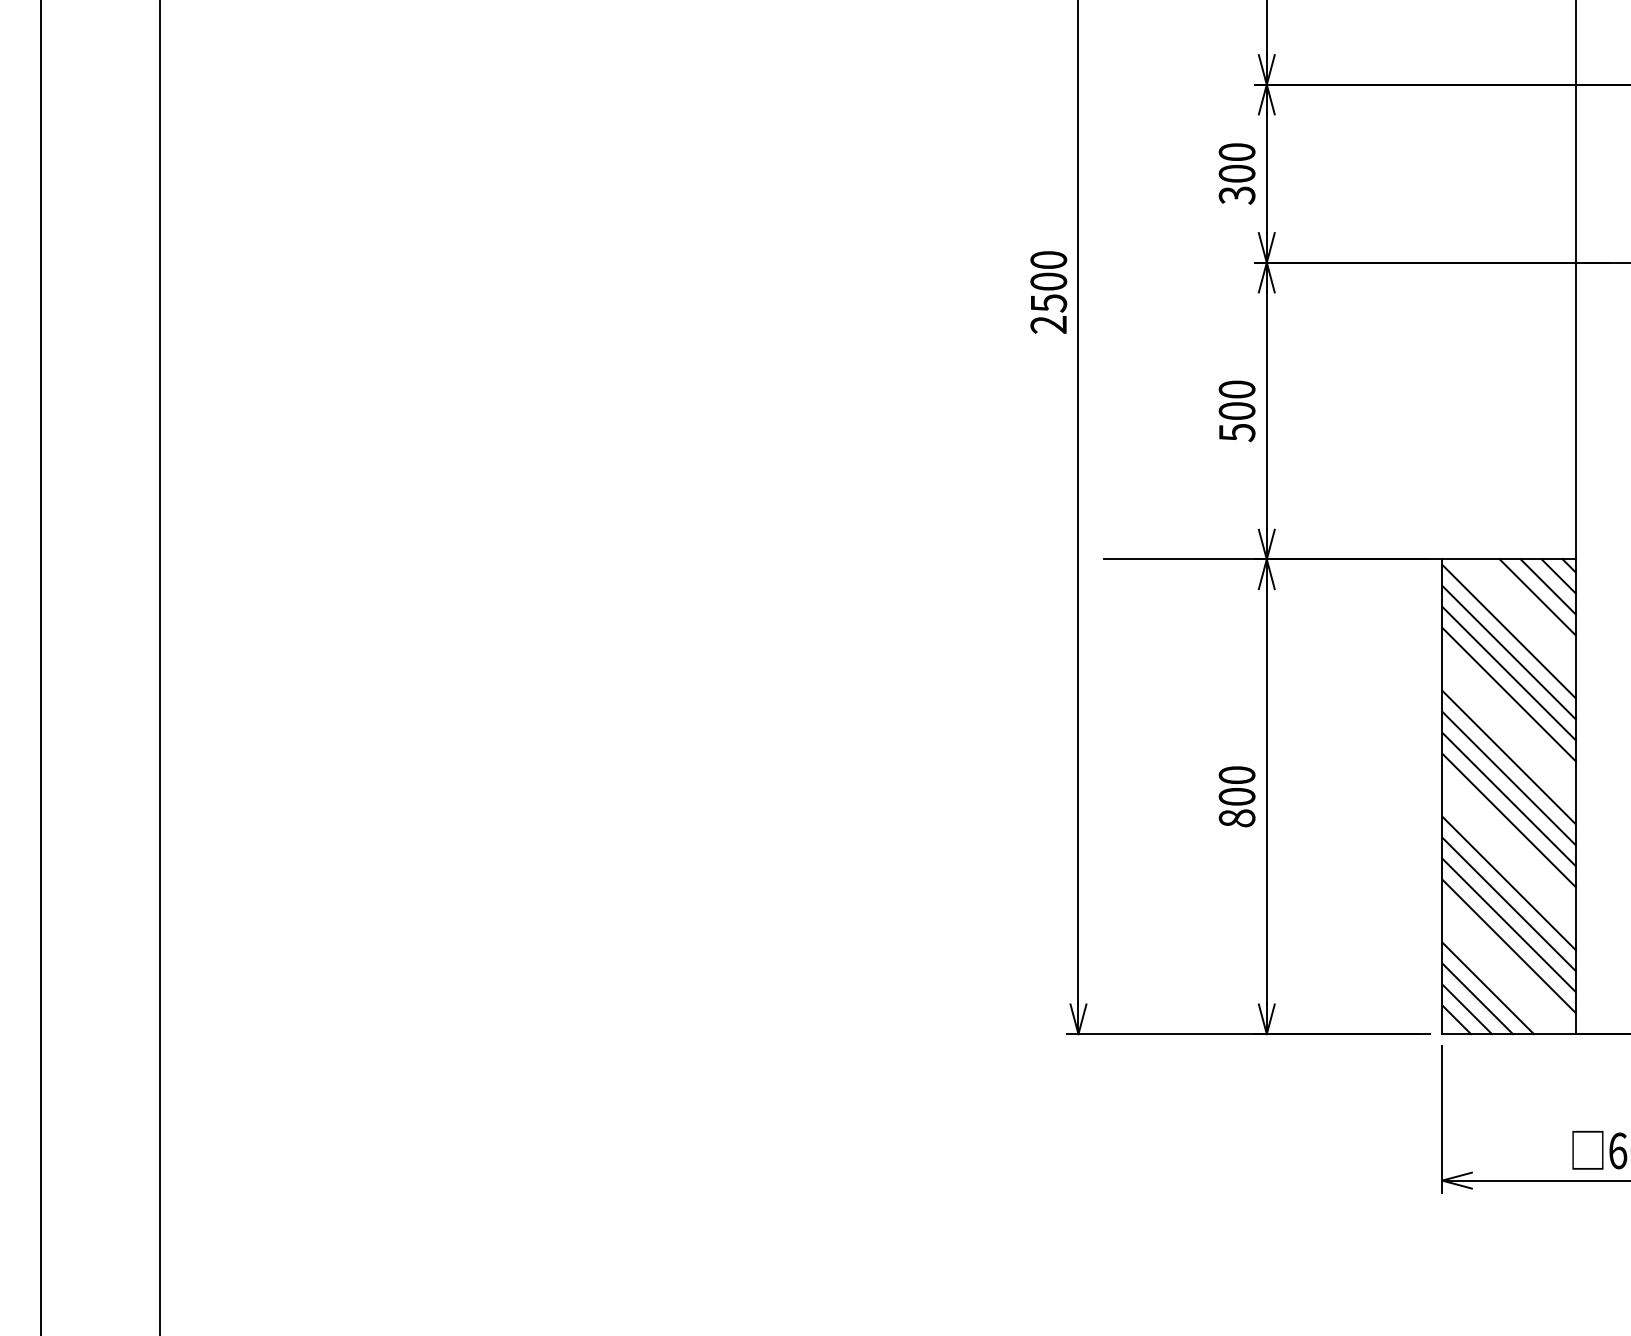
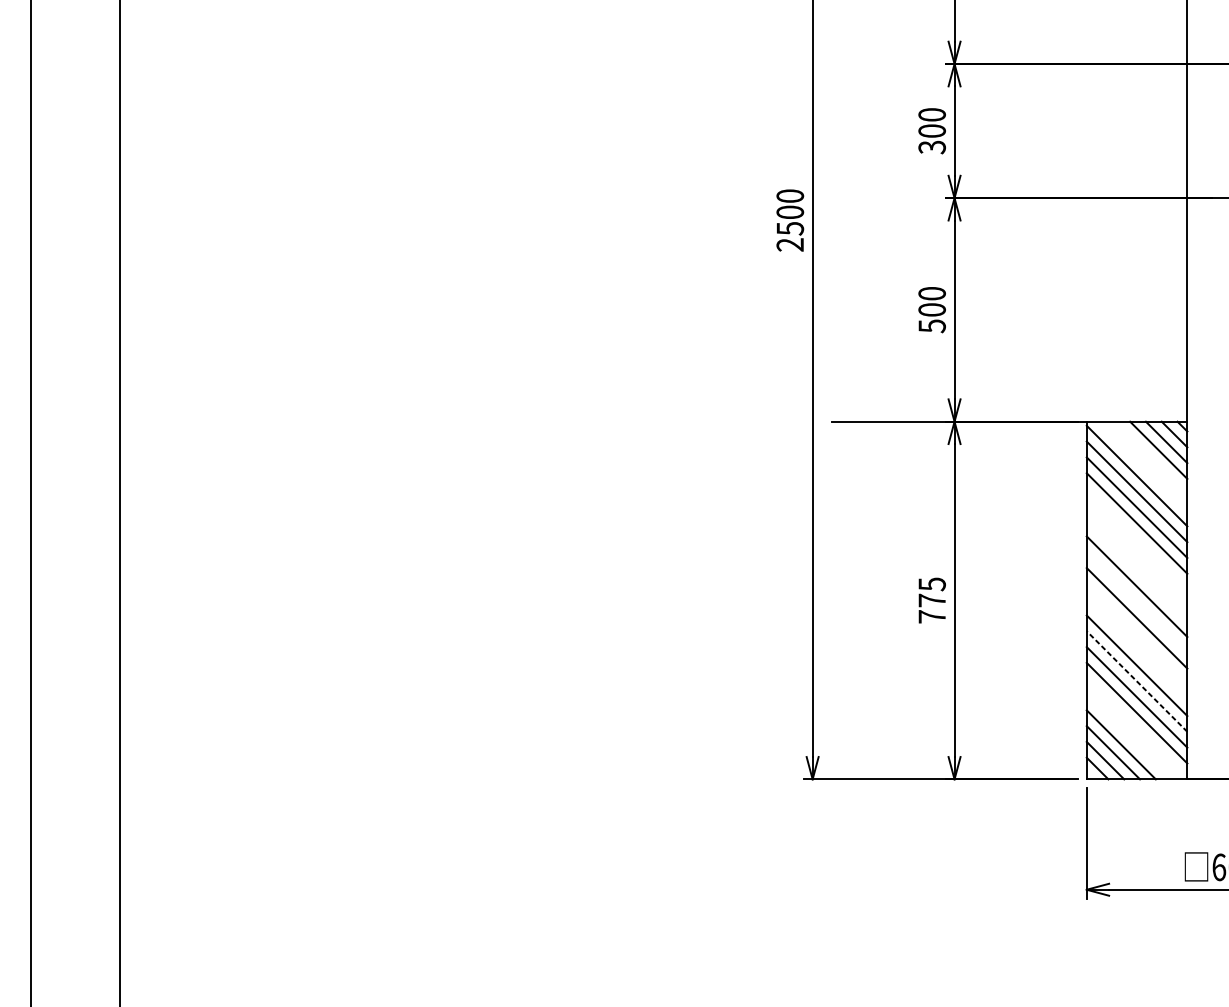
line: (1508, 757) -> (1136, 570), removed
text: (1236, 796) -> (931, 600), 800 -> 775
line: (1508, 799) -> (1136, 602), removed
line: (1508, 903) -> (1136, 680), solid -> dashed

